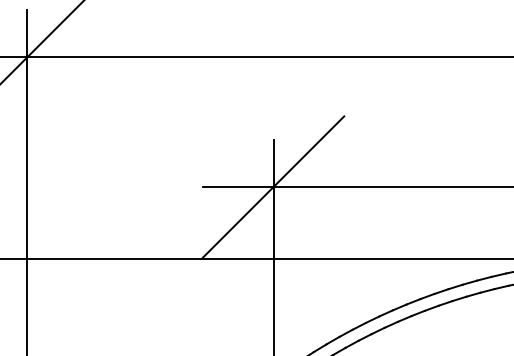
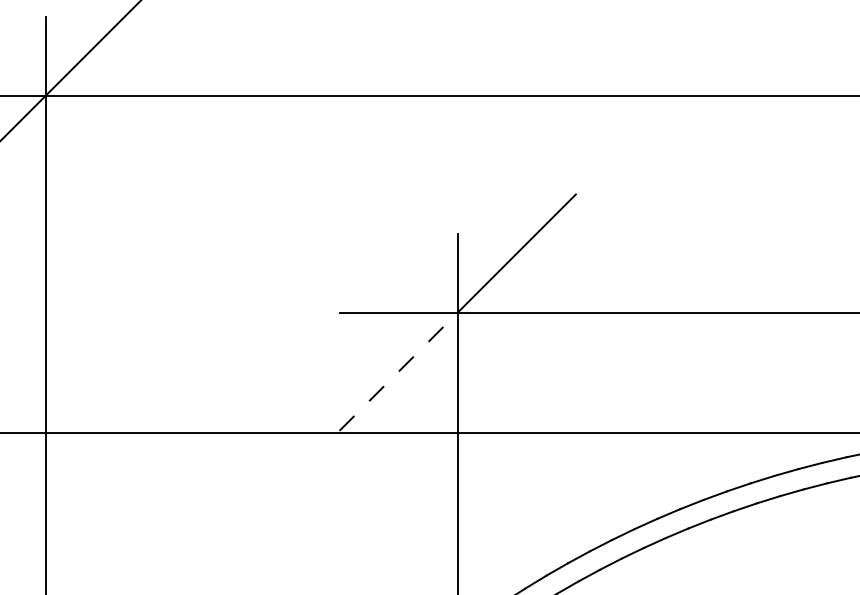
line: (238, 222) -> (399, 371), solid -> dashed

